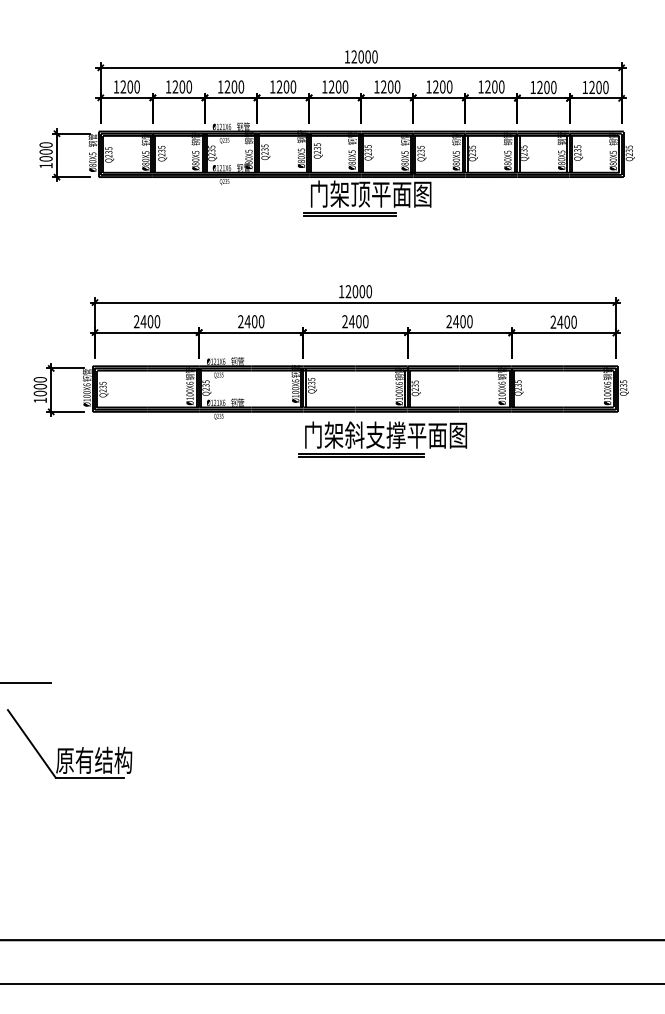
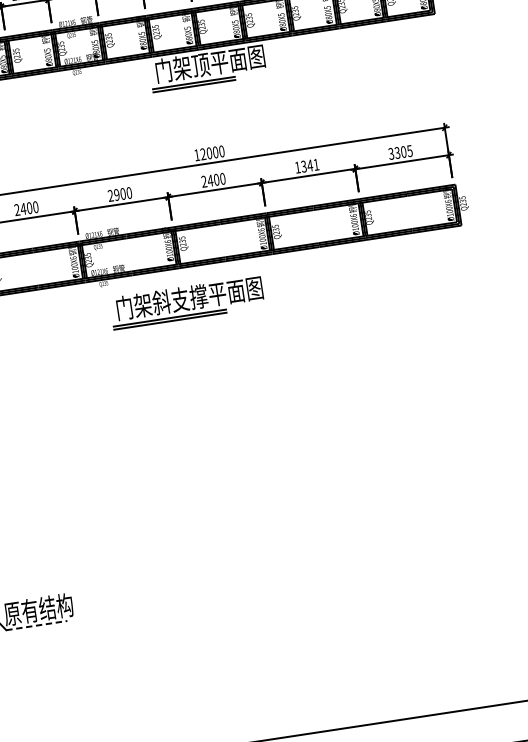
text: (247, 321) -> (116, 194), 2400 -> 2900
text: (459, 321) -> (306, 165), 2400 -> 1341
text: (563, 321) -> (400, 151), 2400 -> 3305
part: (382, 439) -> (187, 302), moved
line: (90, 777) -> (37, 625), solid -> dashed

